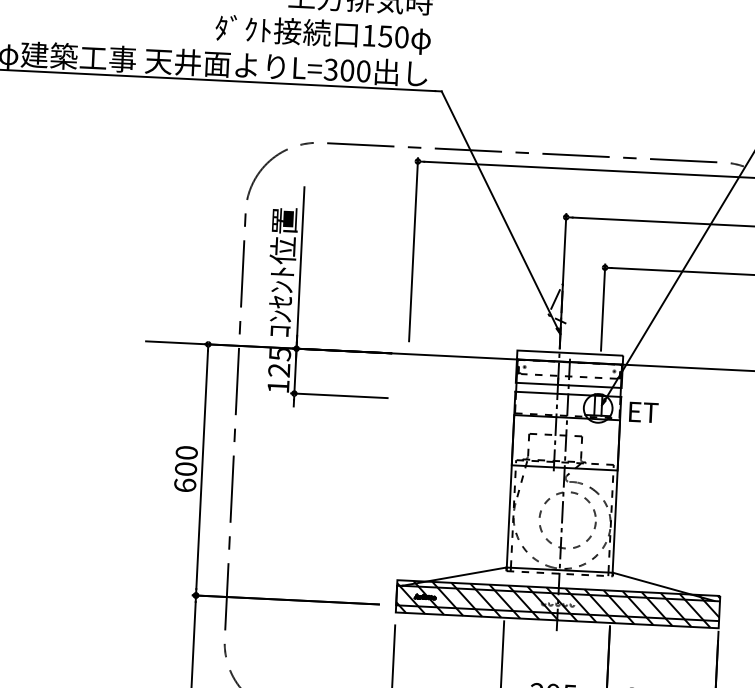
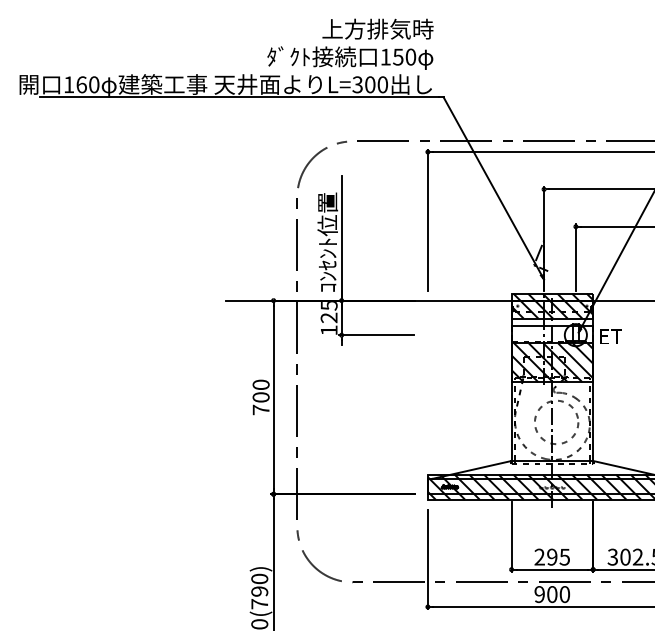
hatch: (569, 368) -> (552, 305), added
hatch: (566, 442) -> (552, 362), added
text: (184, 484) -> (260, 409), 600 -> 700

